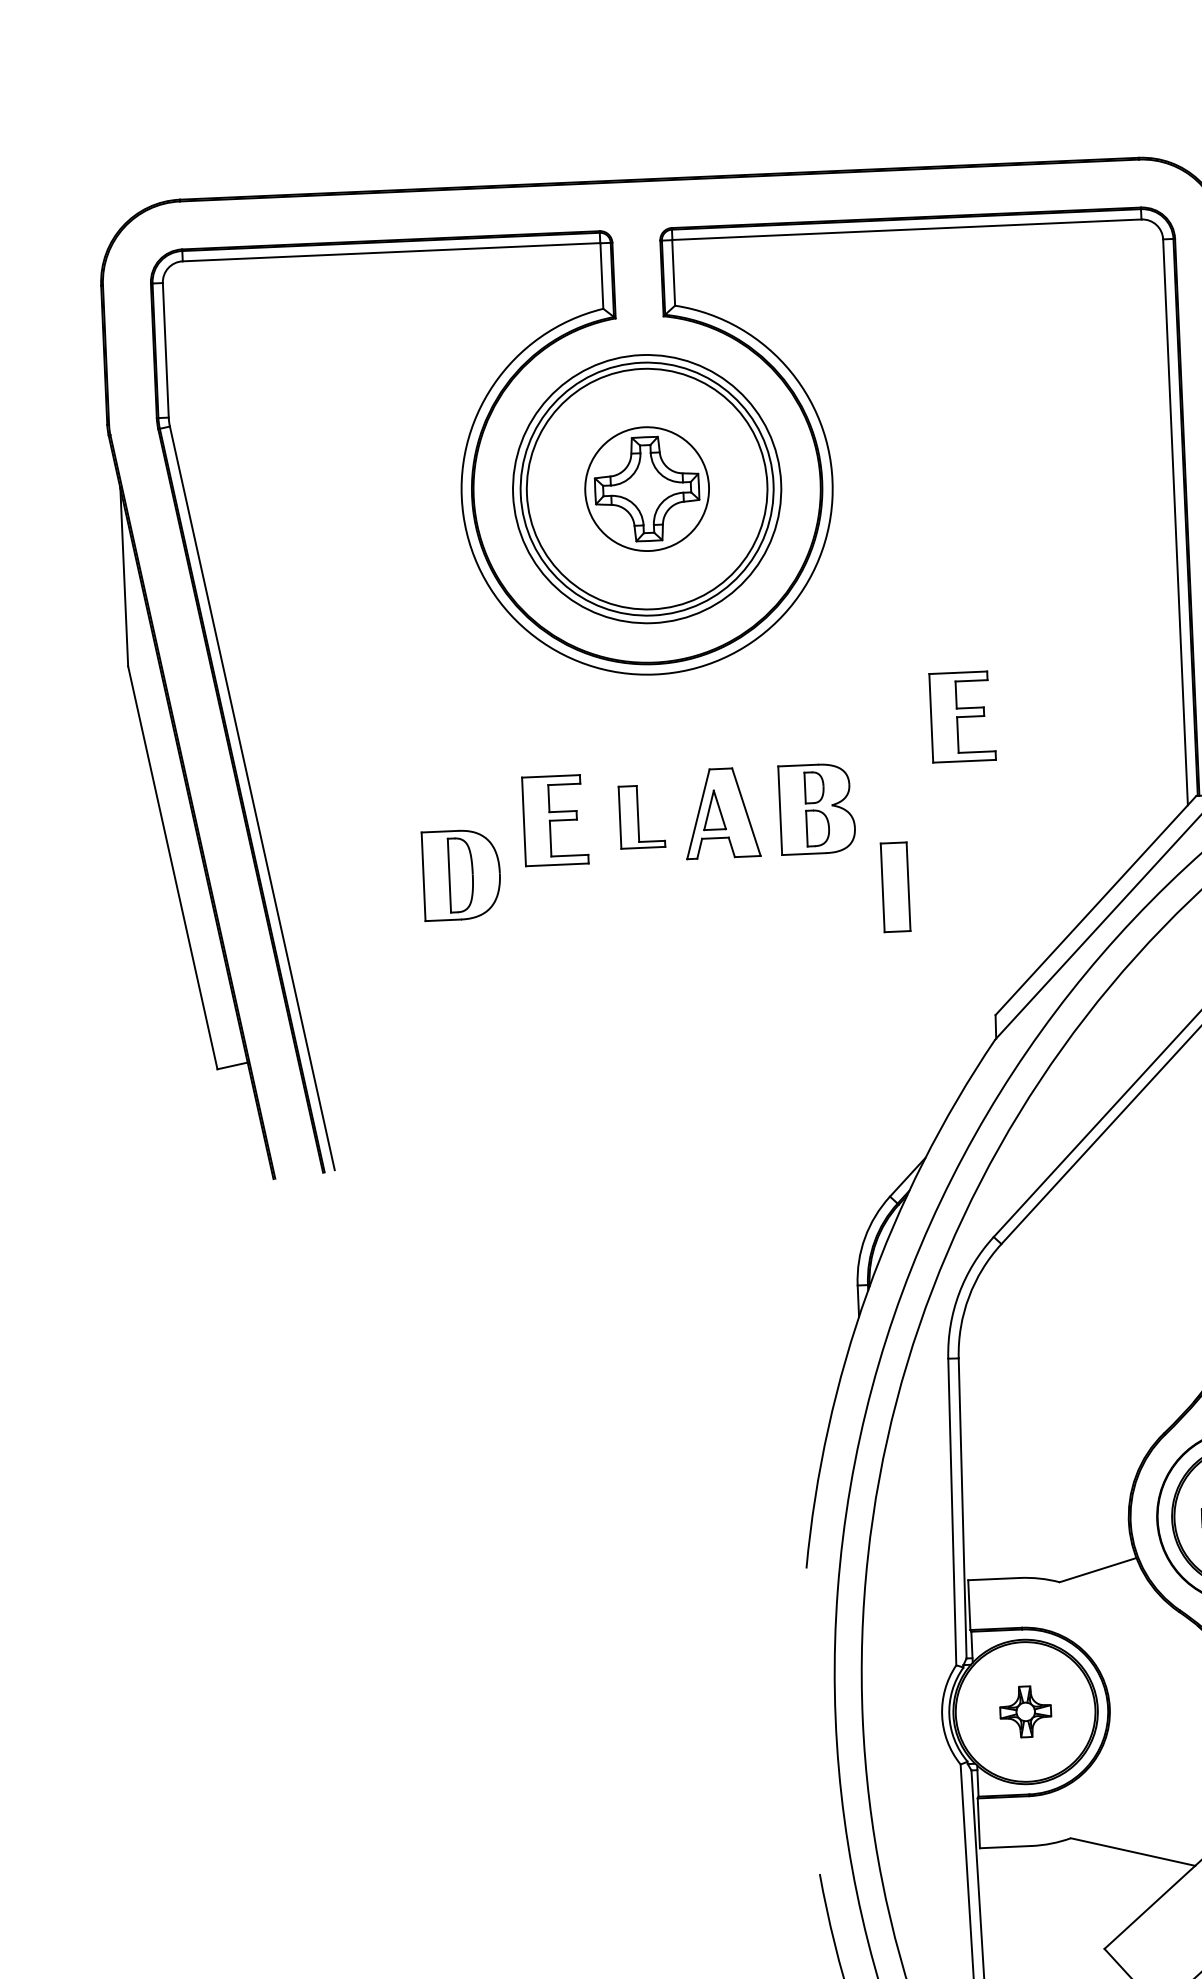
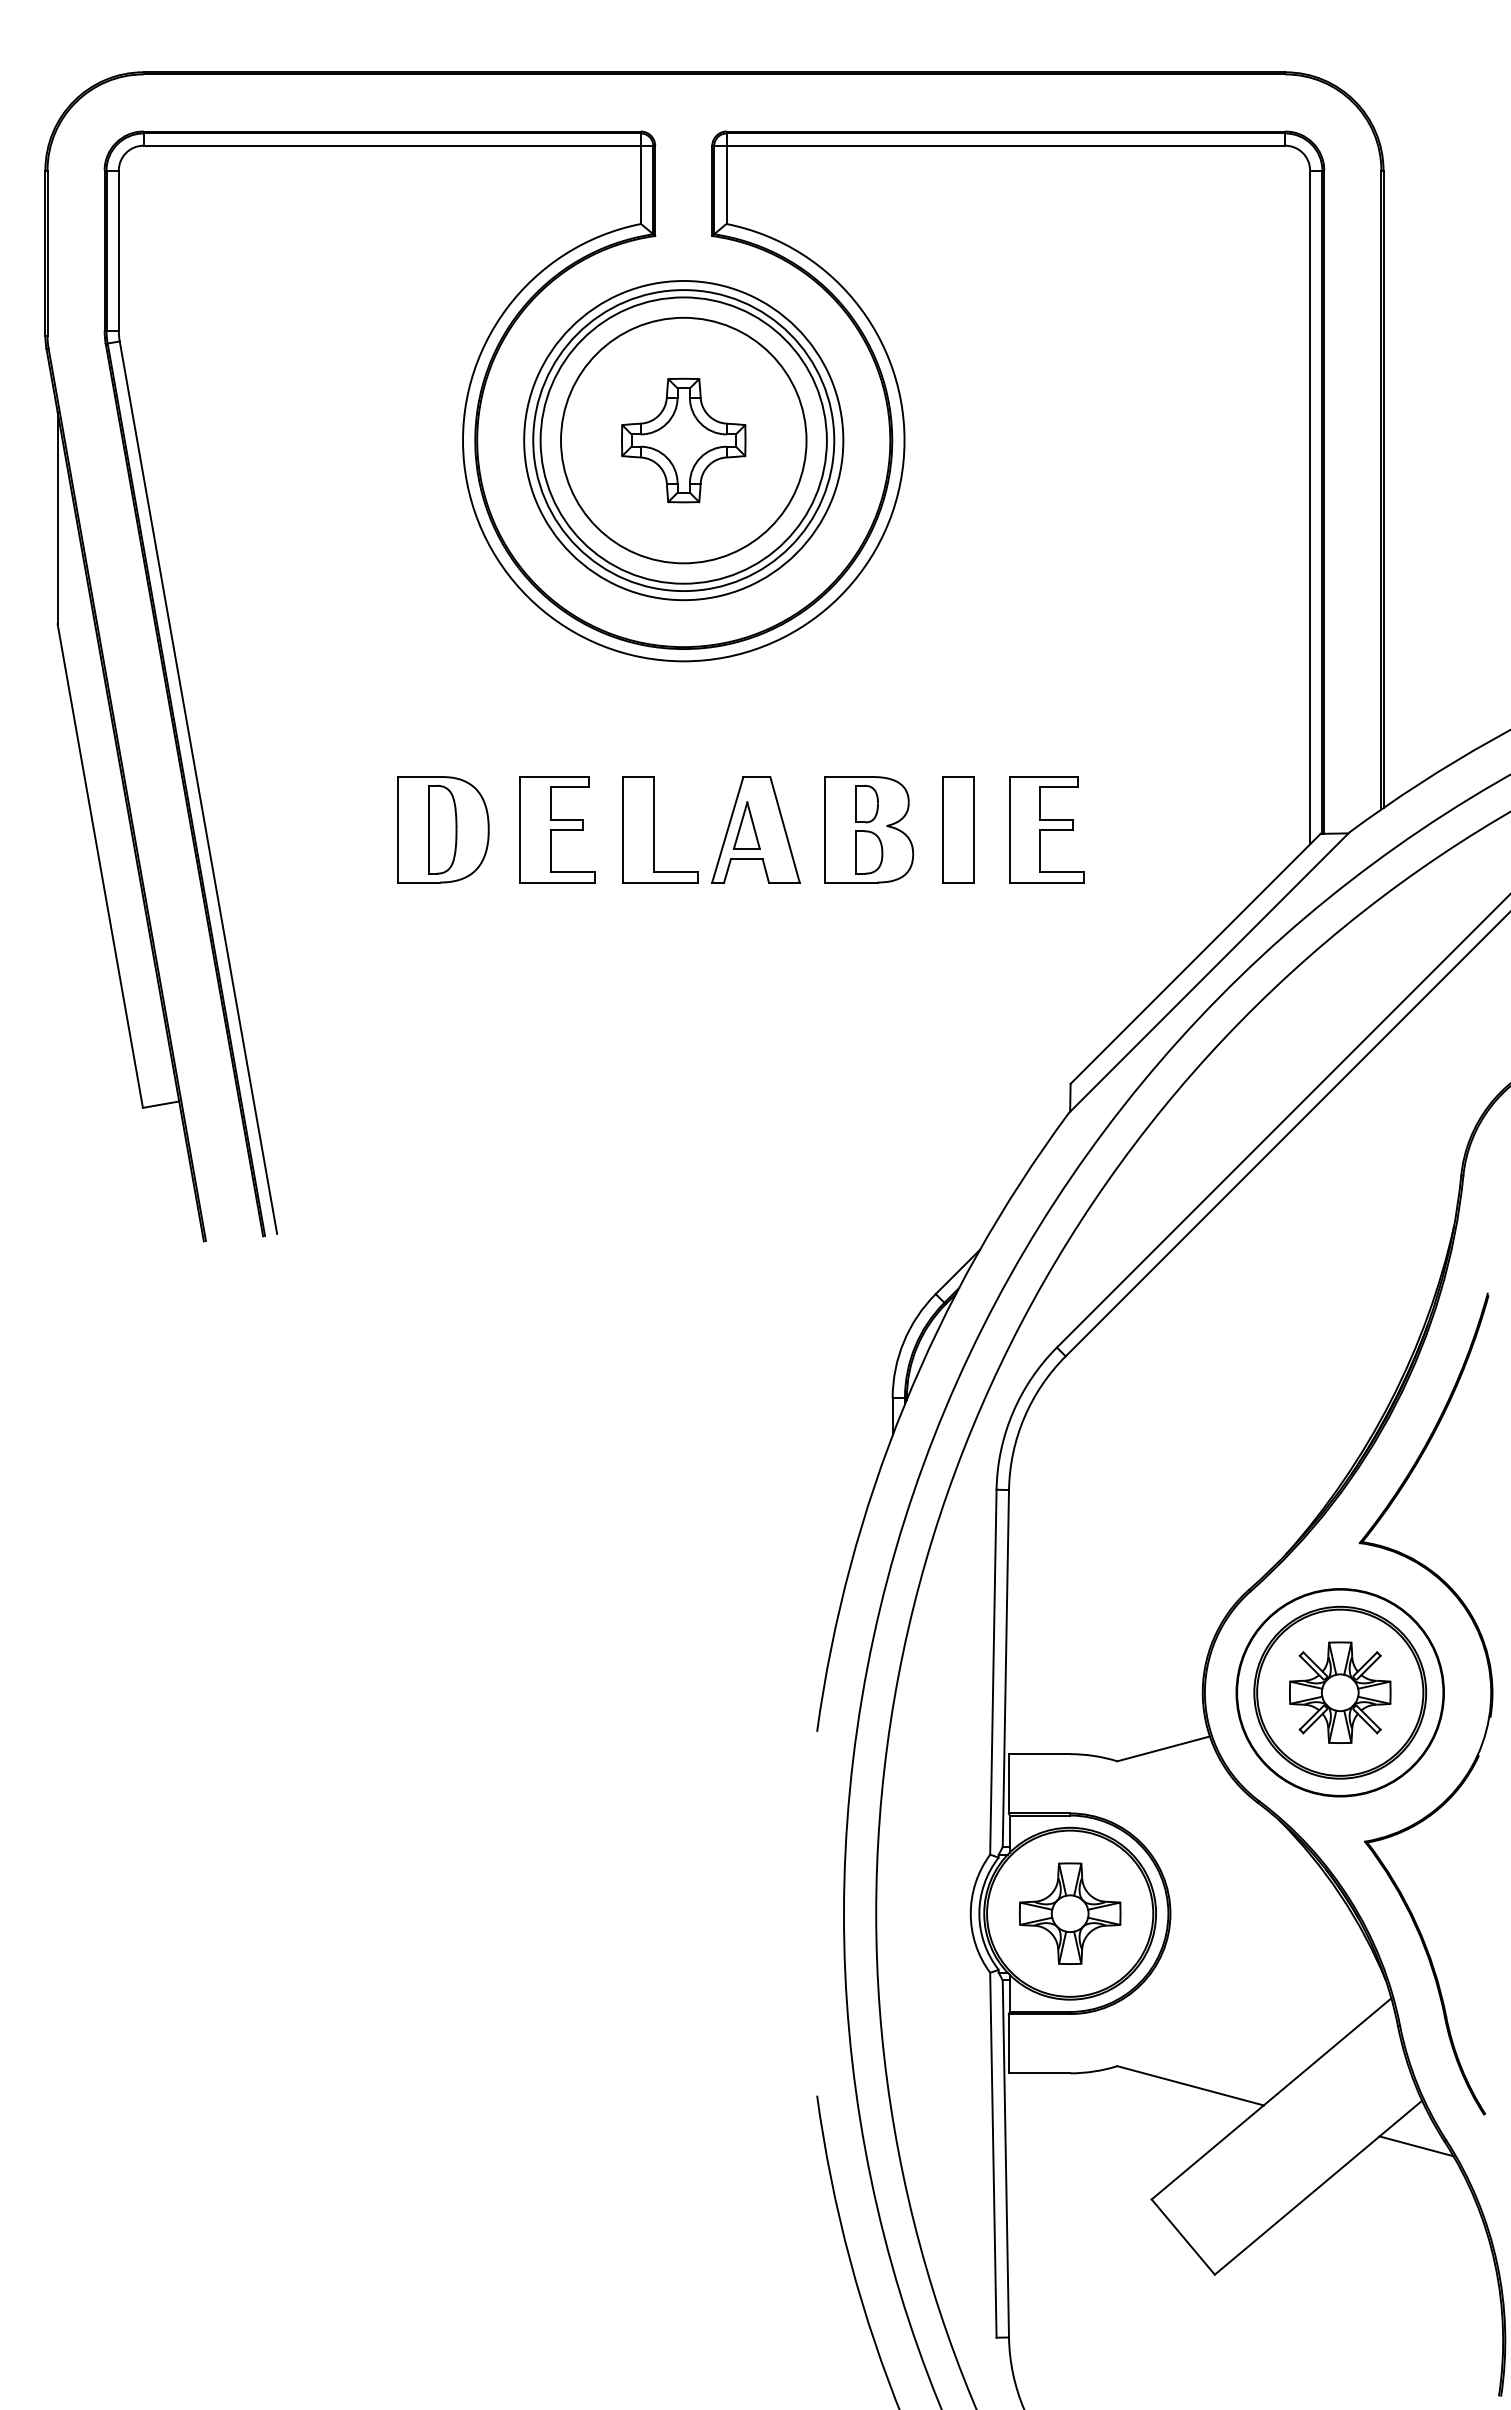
circle: (646, 489) -> (683, 440), size x1.67
part: (962, 716) -> (1046, 829), moved
part: (641, 816) -> (660, 829), size x1.43
part: (461, 874) -> (443, 829), moved
part: (895, 887) -> (958, 829), moved
part: (1025, 1711) -> (1070, 1913), size x1.67

